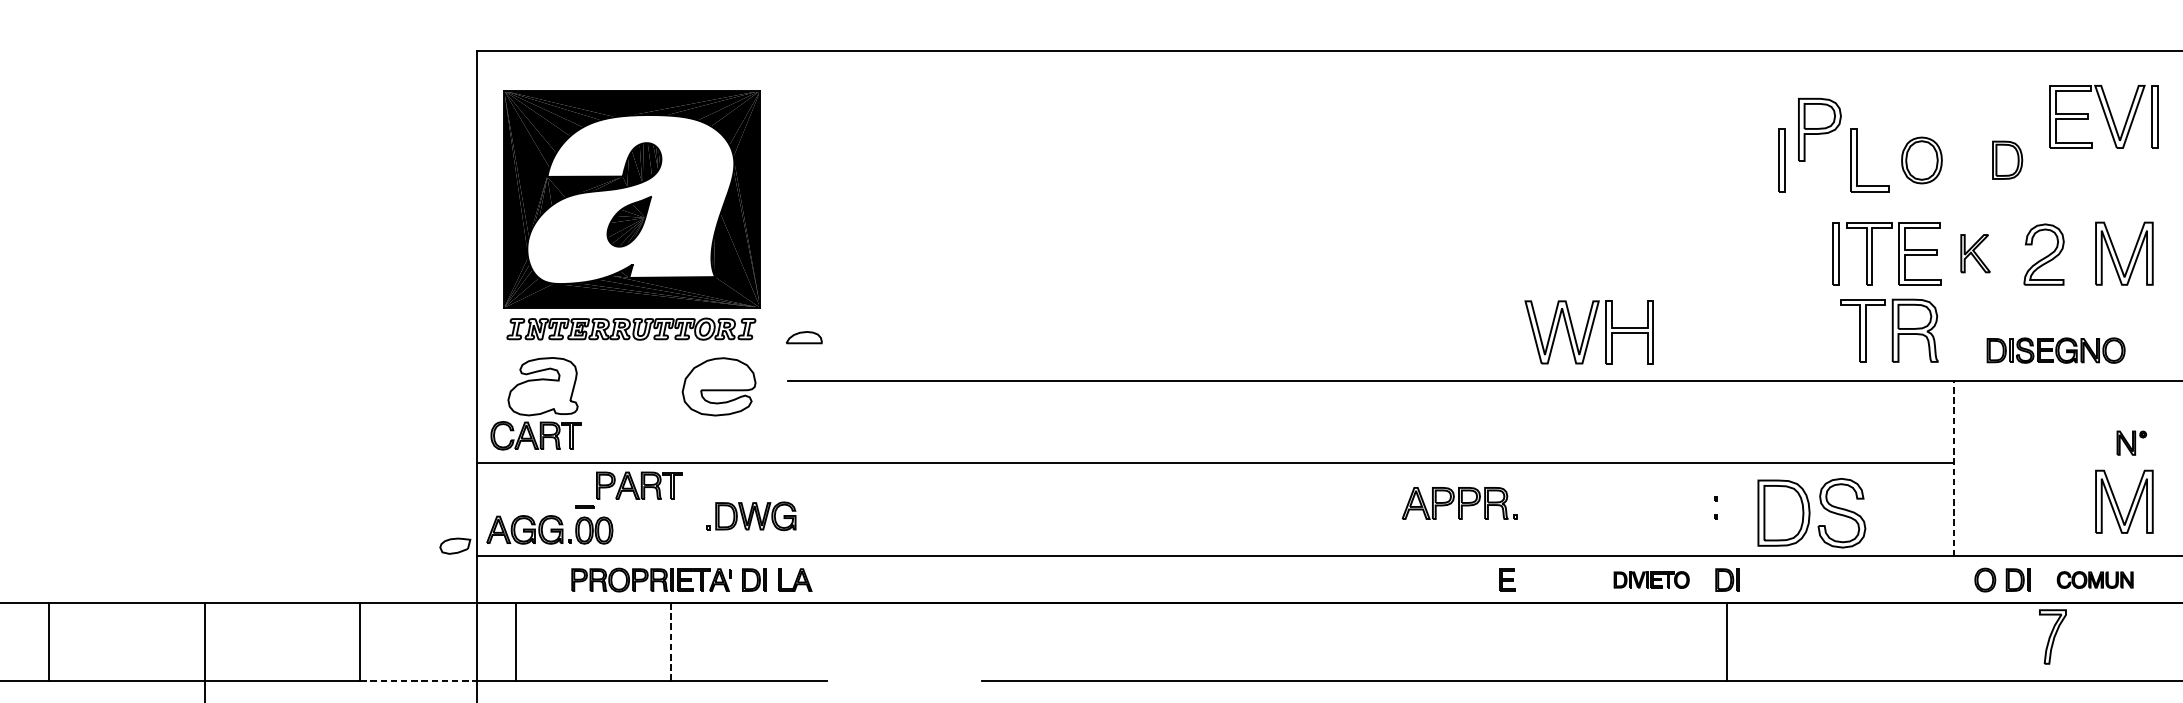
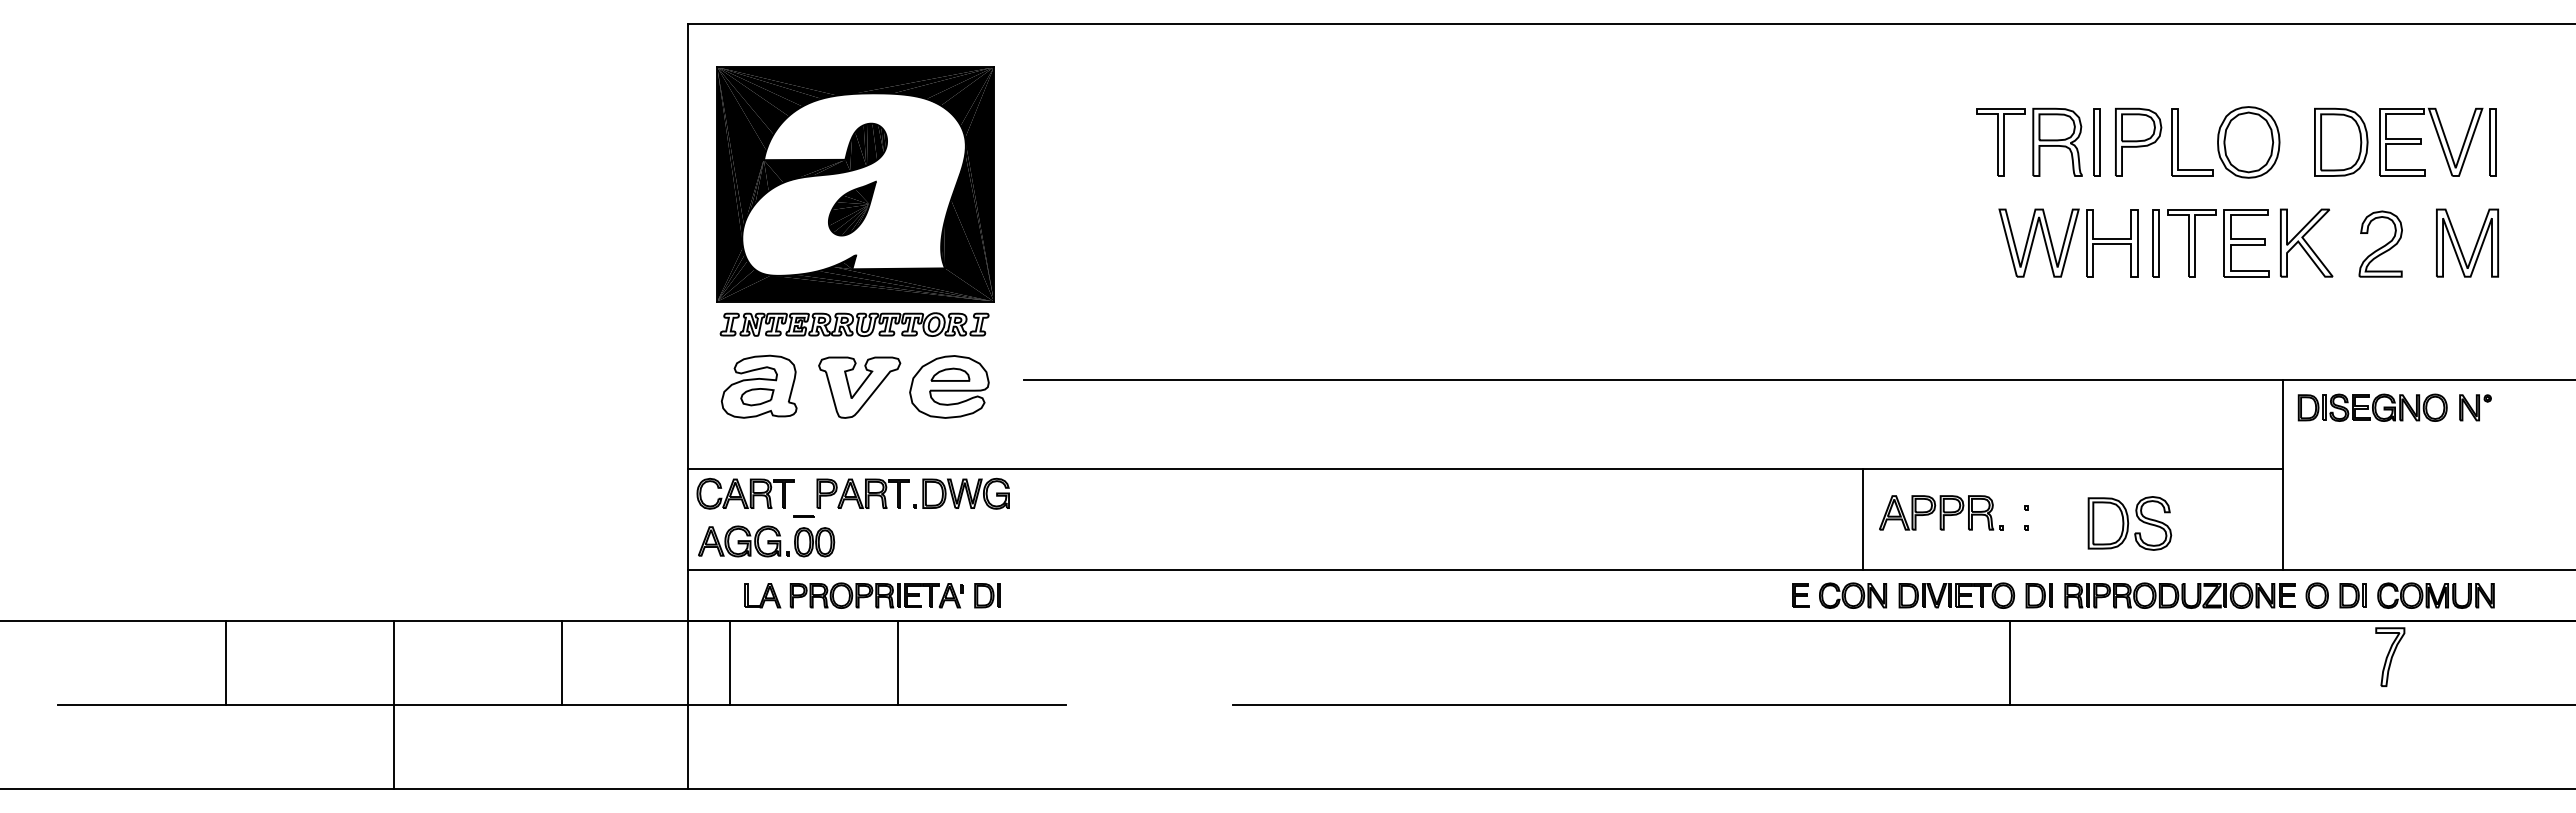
part: (2103, 116) -> (2437, 141), moved
part: (1819, 129) -> (2138, 141), moved
part: (2007, 159) -> (2341, 141), size x1.67
part: (1921, 160) -> (2248, 142), size x1.43
part: (1975, 253) -> (2306, 242), size x1.67
part: (1889, 329) -> (2029, 141), moved
part: (1589, 331) -> (2068, 242), moved
part: (804, 337) -> (950, 374), moved
part: (2055, 350) -> (2372, 407), moved
part: (635, 387) -> (859, 387), added
part: (535, 435) -> (745, 493), moved
part: (2131, 442) -> (2475, 407), moved
line: (1953, 468) -> (2282, 475), dashed -> solid
part: (2116, 502) -> (2459, 511), removed
part: (1459, 503) -> (1941, 512), moved
line: (1565, 509) -> (1863, 519), added
part: (1811, 513) -> (2129, 523), size x0.71
part: (751, 516) -> (961, 493), moved
part: (455, 546) -> (757, 397), moved
part: (795, 579) -> (762, 595), moved
part: (1556, 579) -> (1853, 595), added
part: (1651, 579) -> (1956, 595), size x1.43
part: (1857, 579) -> (2179, 595), added
part: (2094, 579) -> (2435, 595), size x1.43
line: (671, 641) -> (897, 662), dashed -> solid
line: (1727, 641) -> (2010, 662), moved
line: (418, 680) -> (624, 704), dashed -> solid

